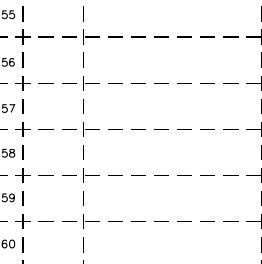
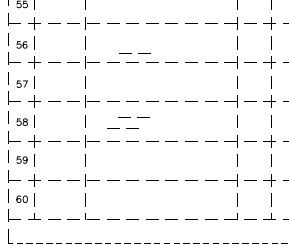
line: (137, 72) -> (131, 53), added
line: (135, 147) -> (130, 117), added
line: (123, 160) -> (119, 128), added

